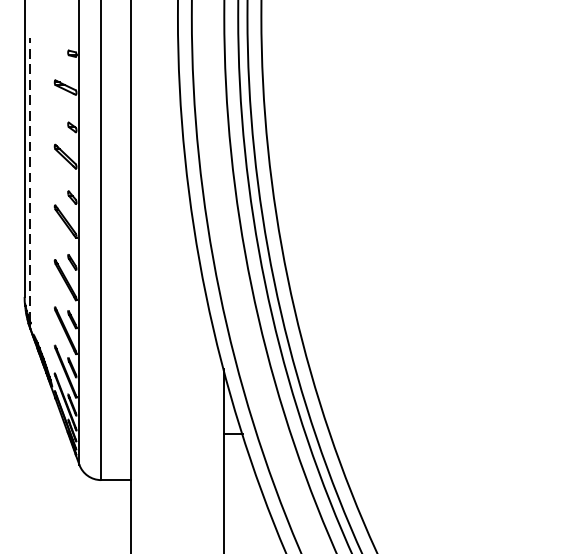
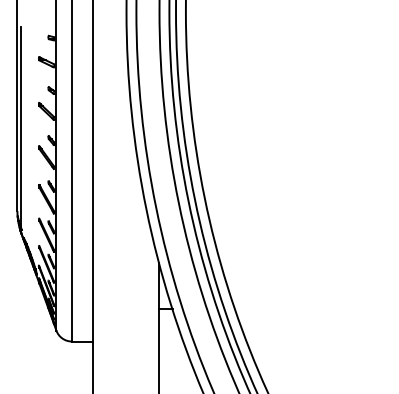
line: (30, 179) -> (21, 127), dashed -> solid

